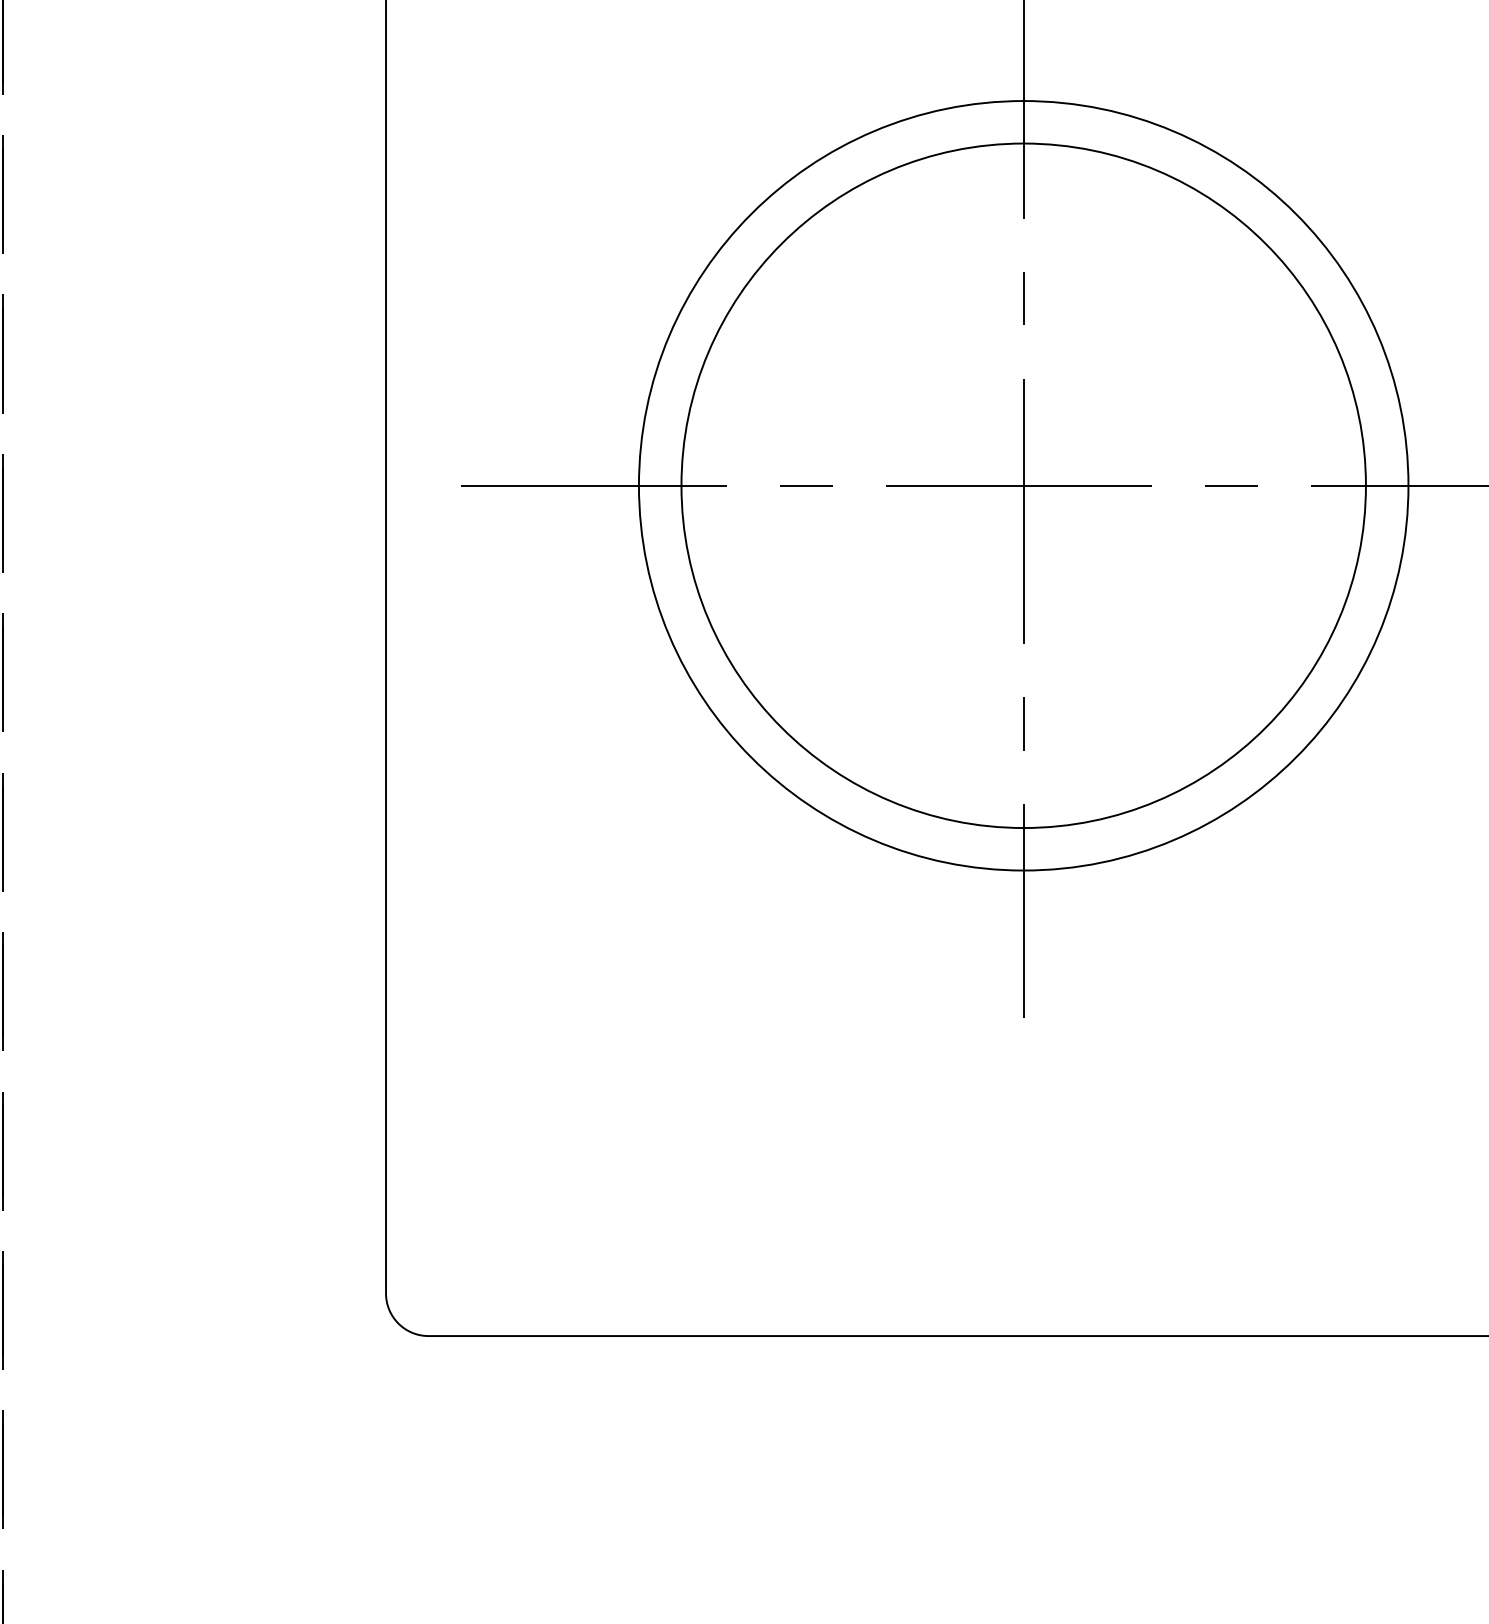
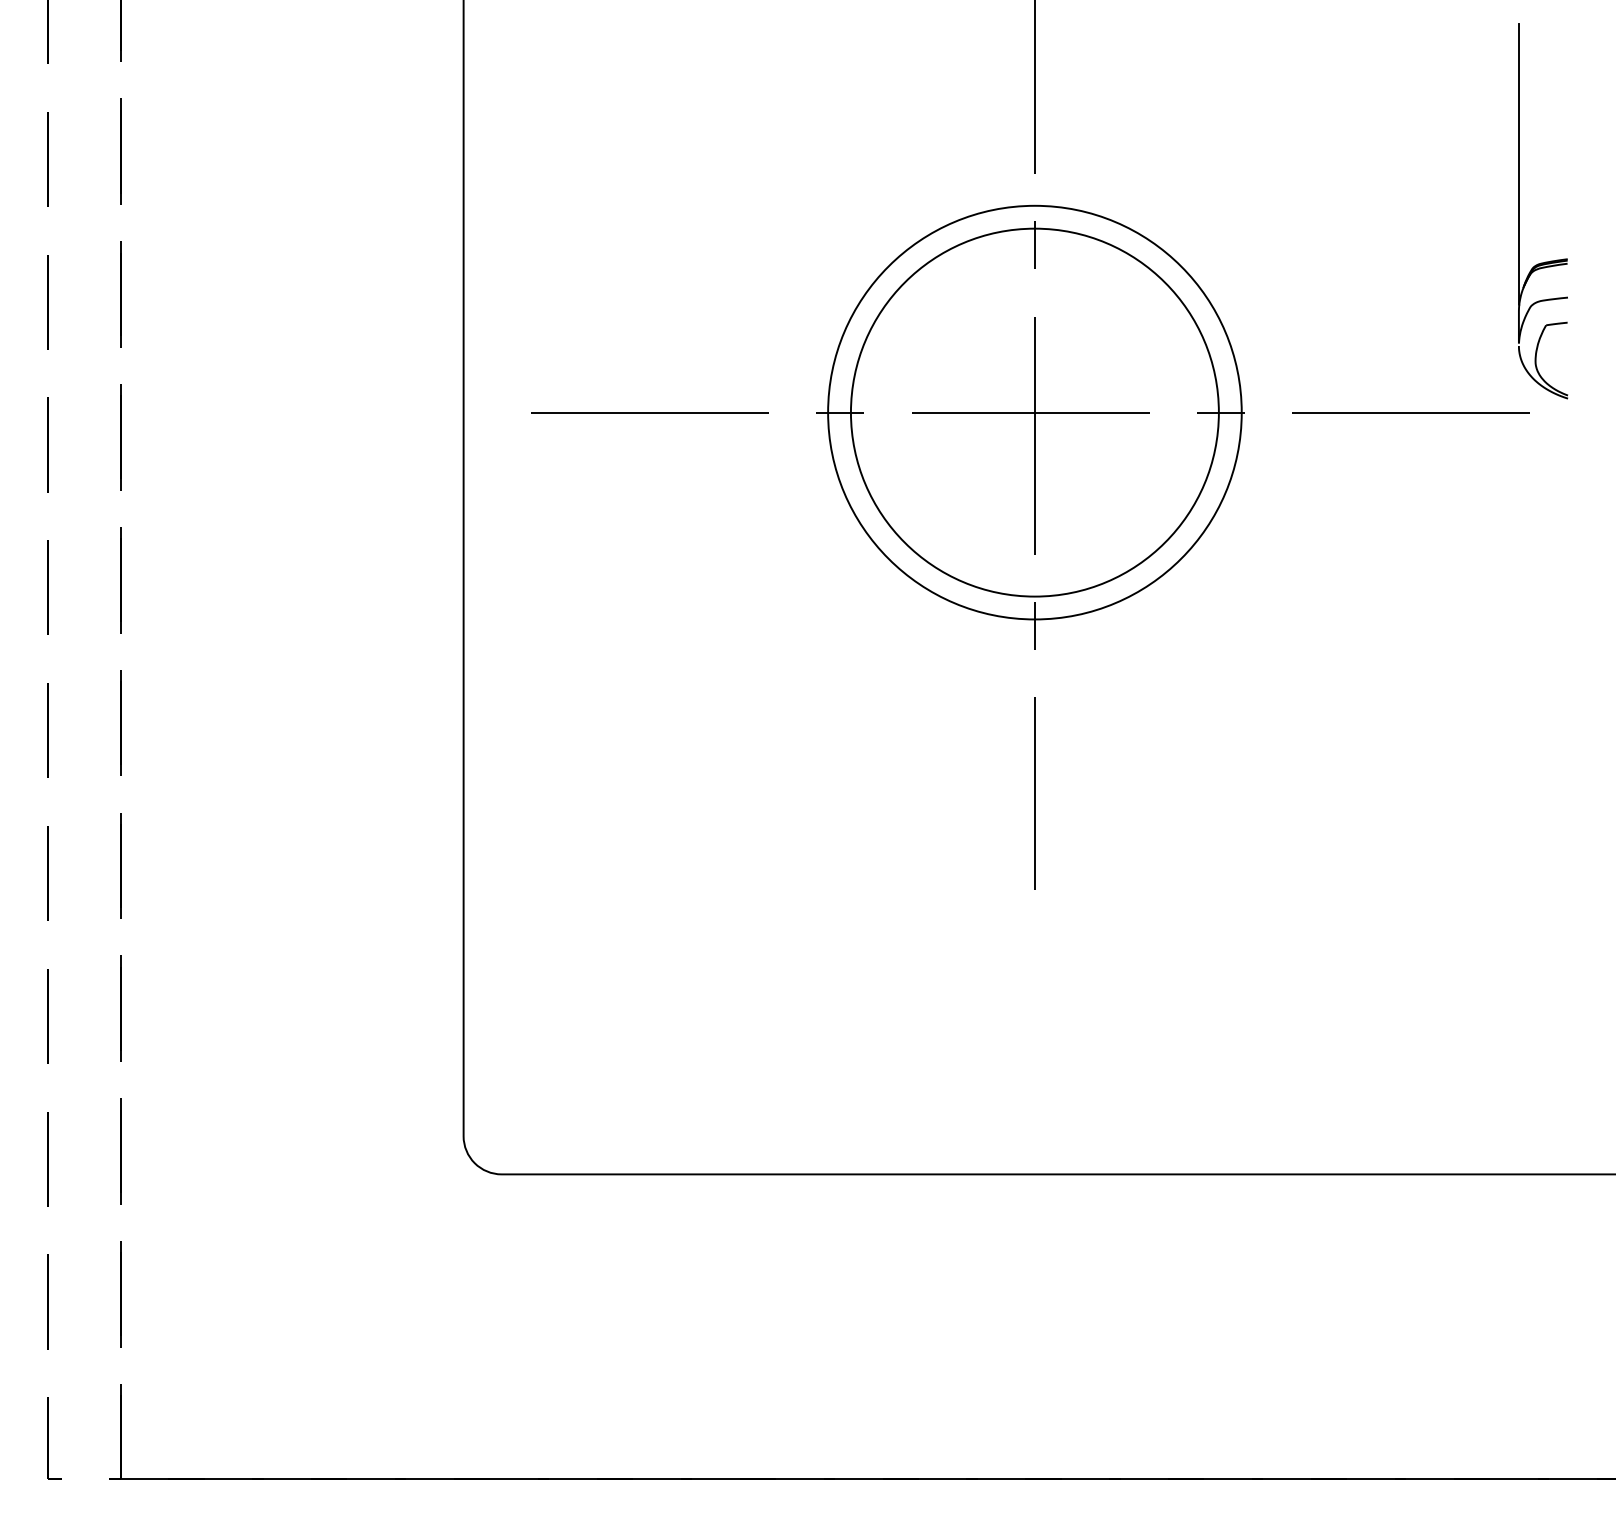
circle: (1023, 485) -> (1034, 412), size x0.6
circle: (1023, 485) -> (1034, 412), size x0.6

